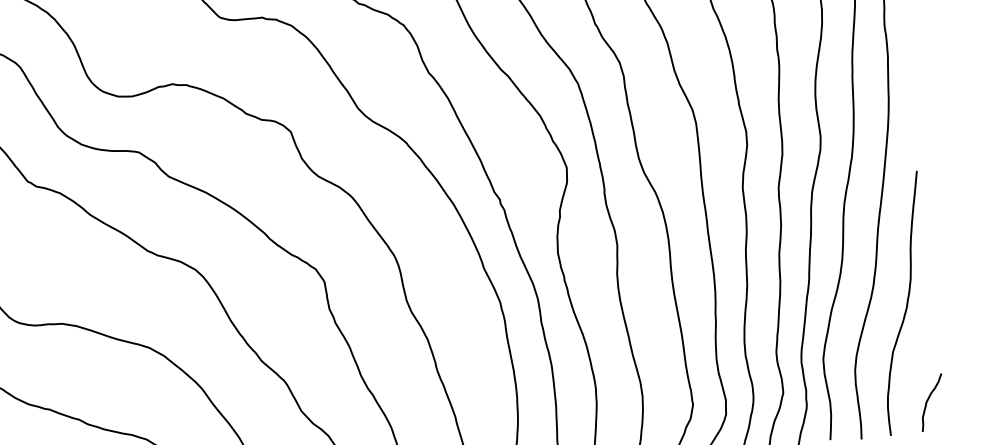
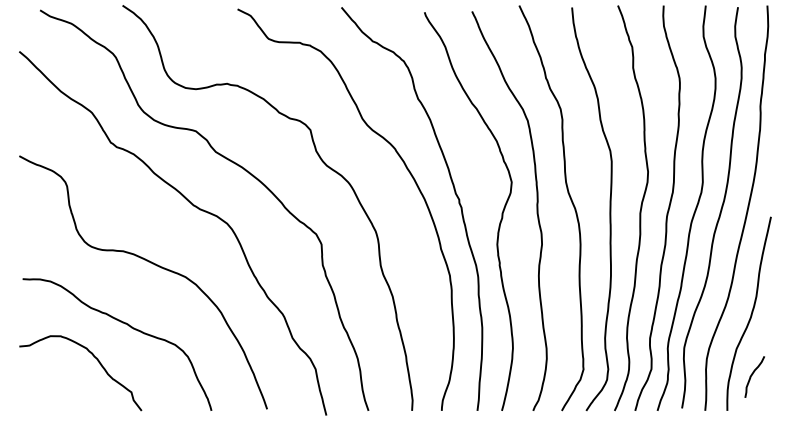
curve: (929, 399) -> (753, 374), moved

